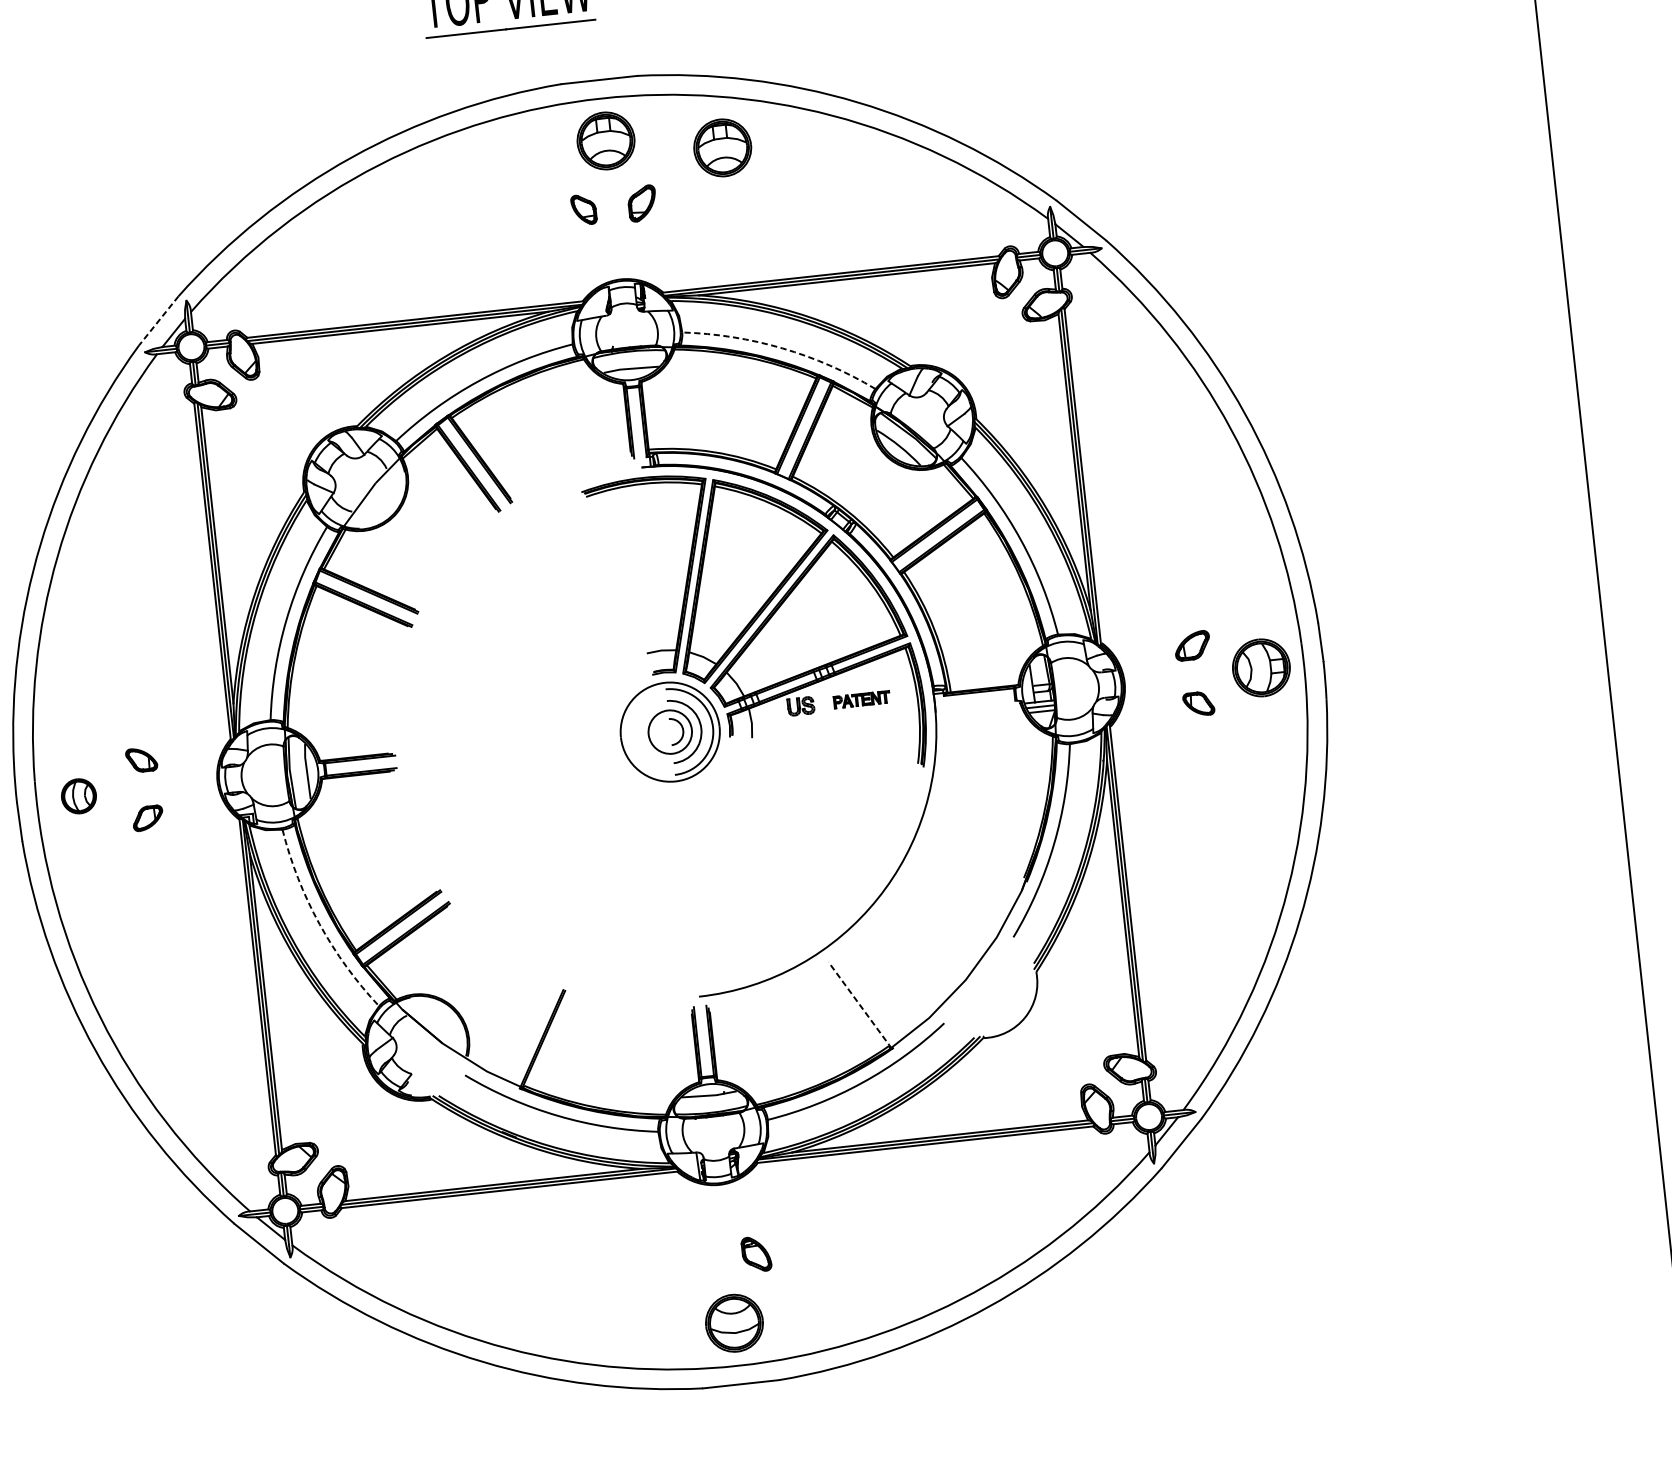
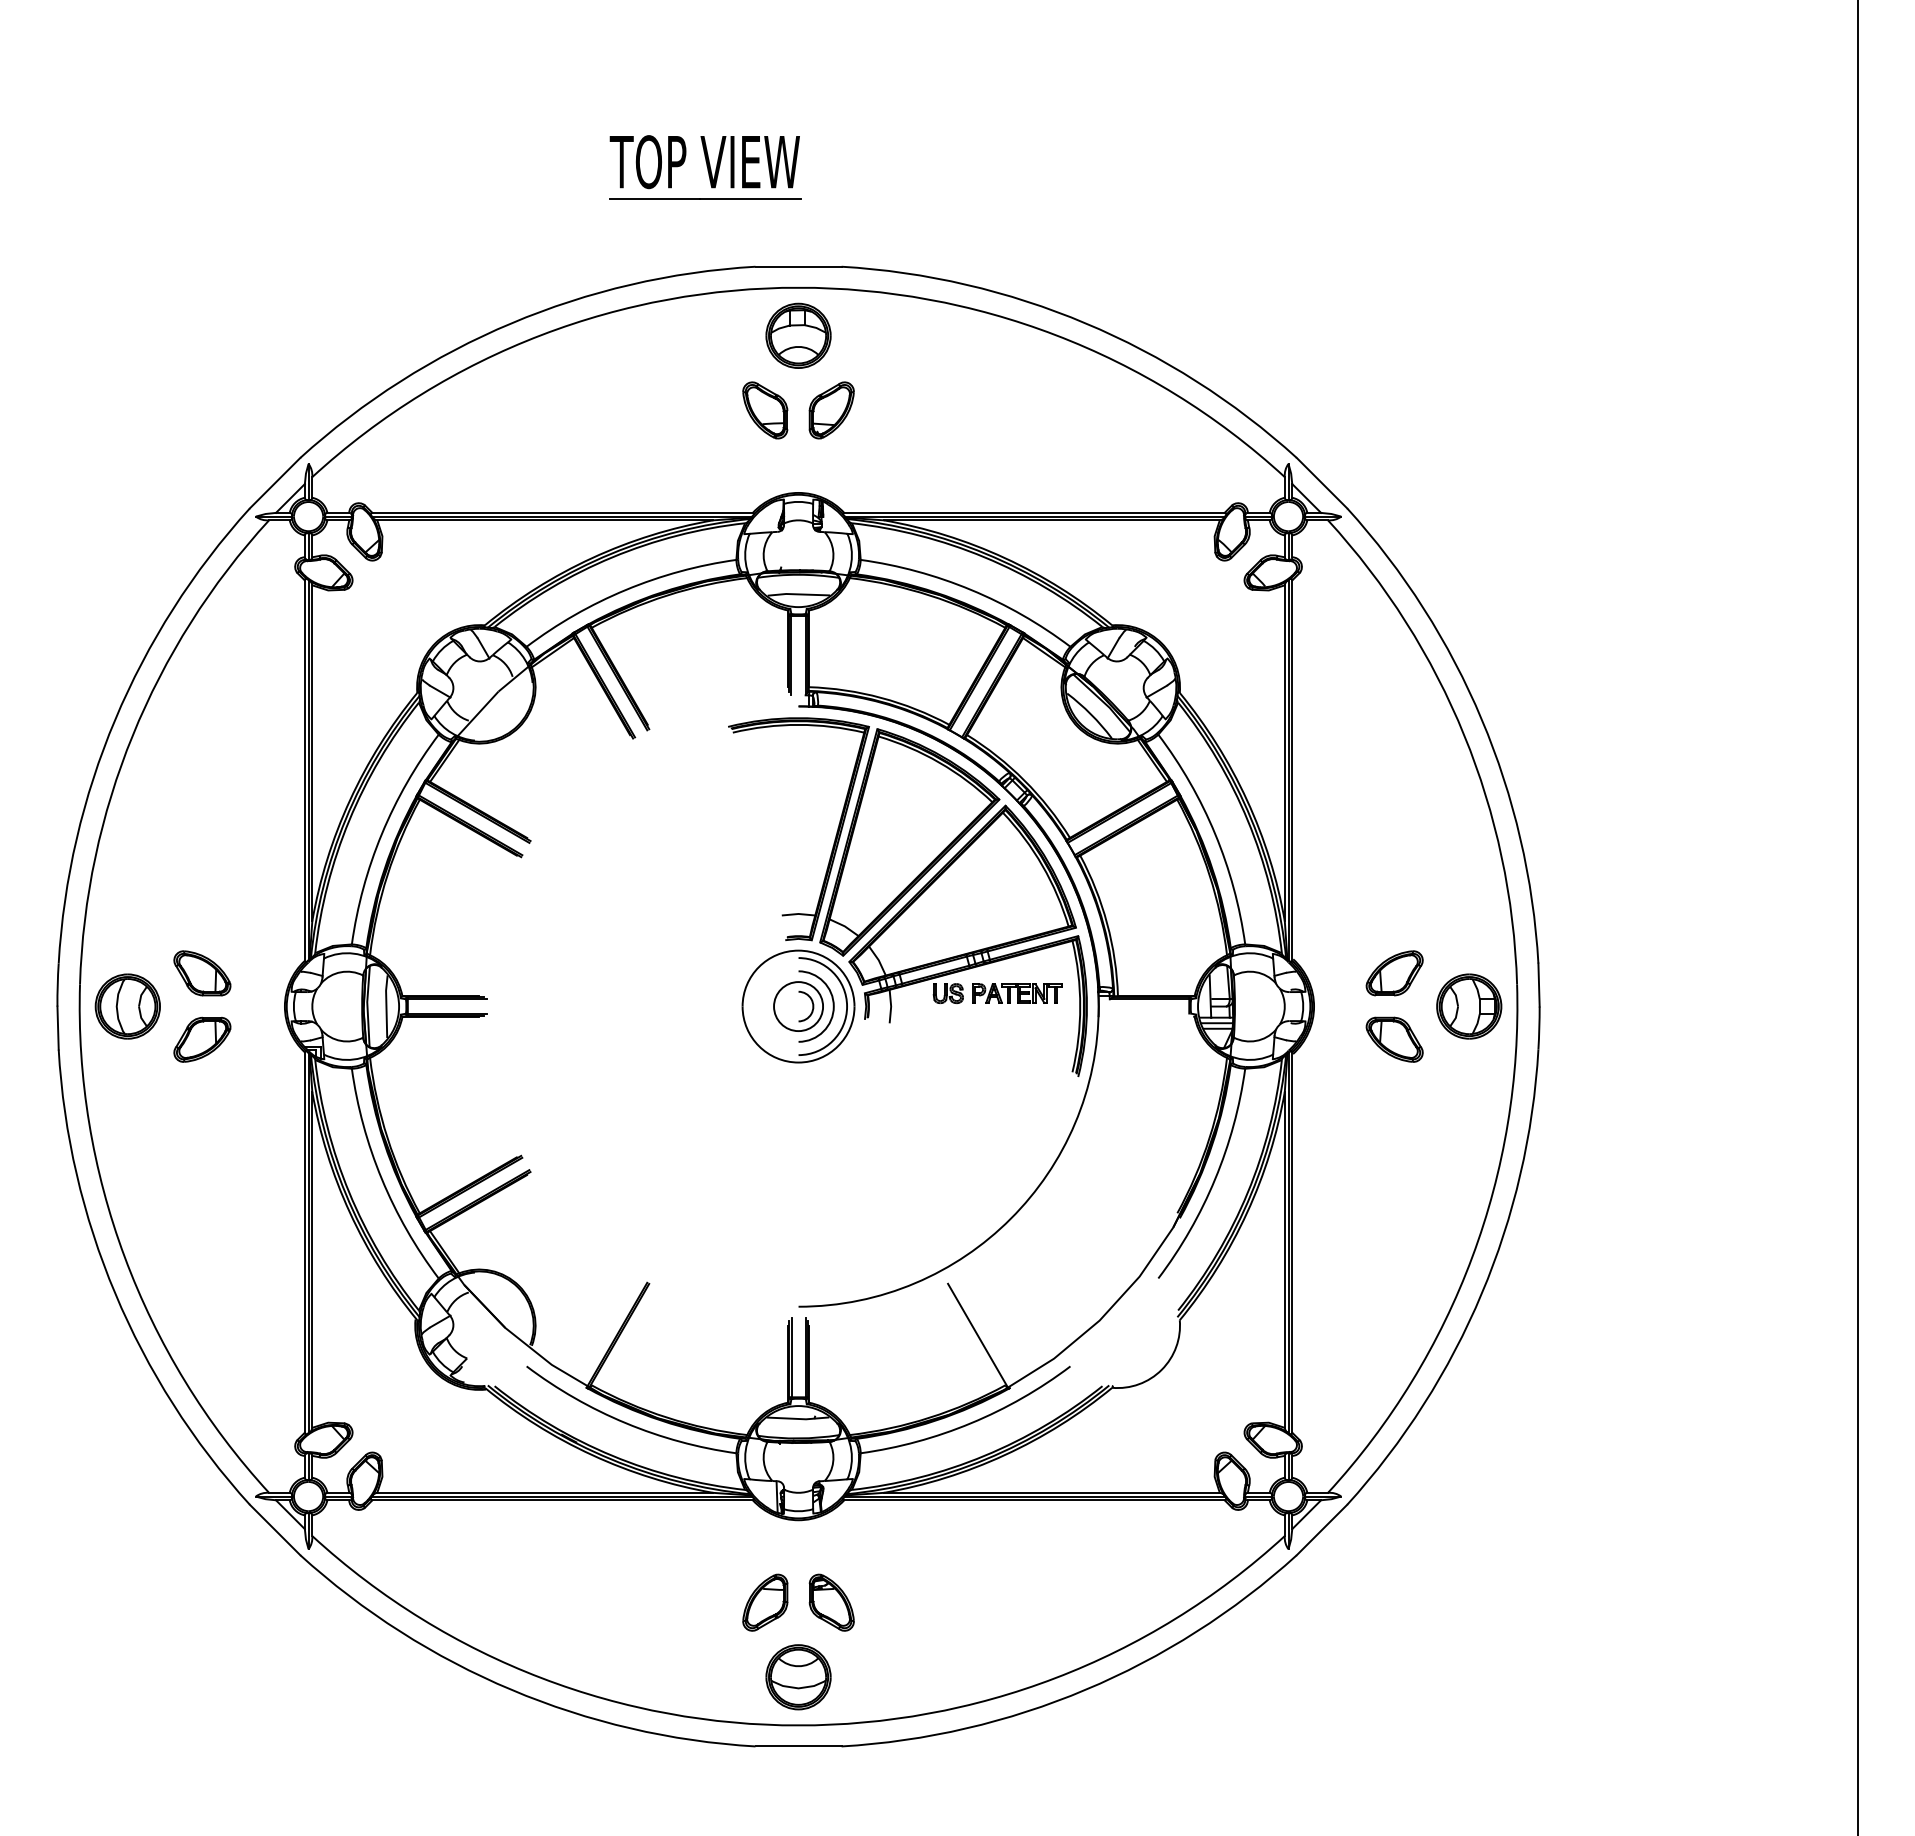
part: (722, 147) -> (928, 357), removed
part: (642, 203) -> (831, 410), size x1.43
part: (584, 209) -> (765, 410), size x1.67
line: (159, 321) -> (275, 483), dashed -> solid
arc: (782, 347) -> (971, 589), dashed -> solid
part: (1192, 645) -> (1394, 973), size x1.43
part: (861, 699) -> (1017, 993), size x1.43
part: (1198, 704) -> (1394, 1039), size x1.67
part: (141, 760) -> (202, 973), size x1.67
part: (78, 796) -> (127, 1006), size x1.67
part: (148, 818) -> (202, 1039), size x1.67
arc: (319, 924) -> (381, 1179), dashed -> solid
line: (860, 1005) -> (978, 1336), dashed -> solid
part: (756, 1254) -> (831, 1602), size x1.43
part: (698, 1260) -> (765, 1602), added

